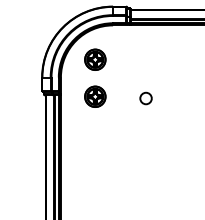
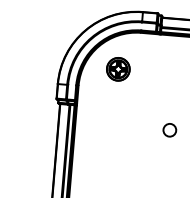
part: (95, 96) -> (115, 110), removed
circle: (145, 98) -> (169, 130), moved

